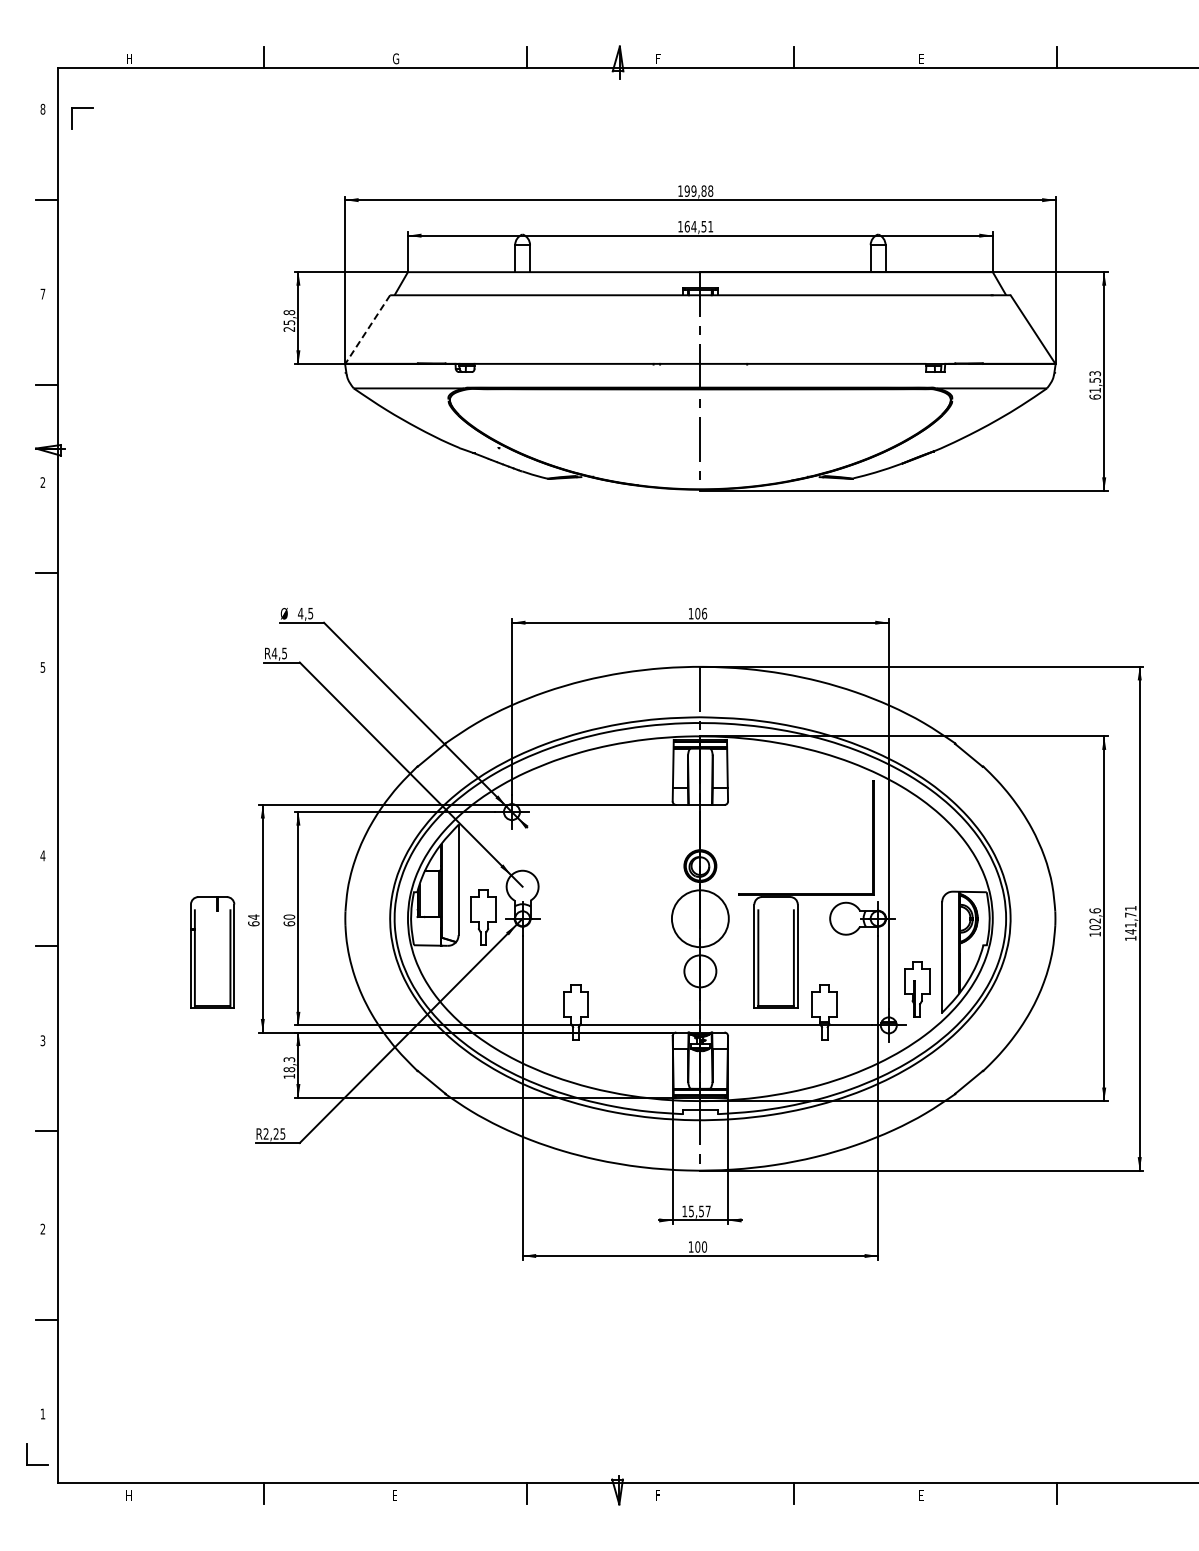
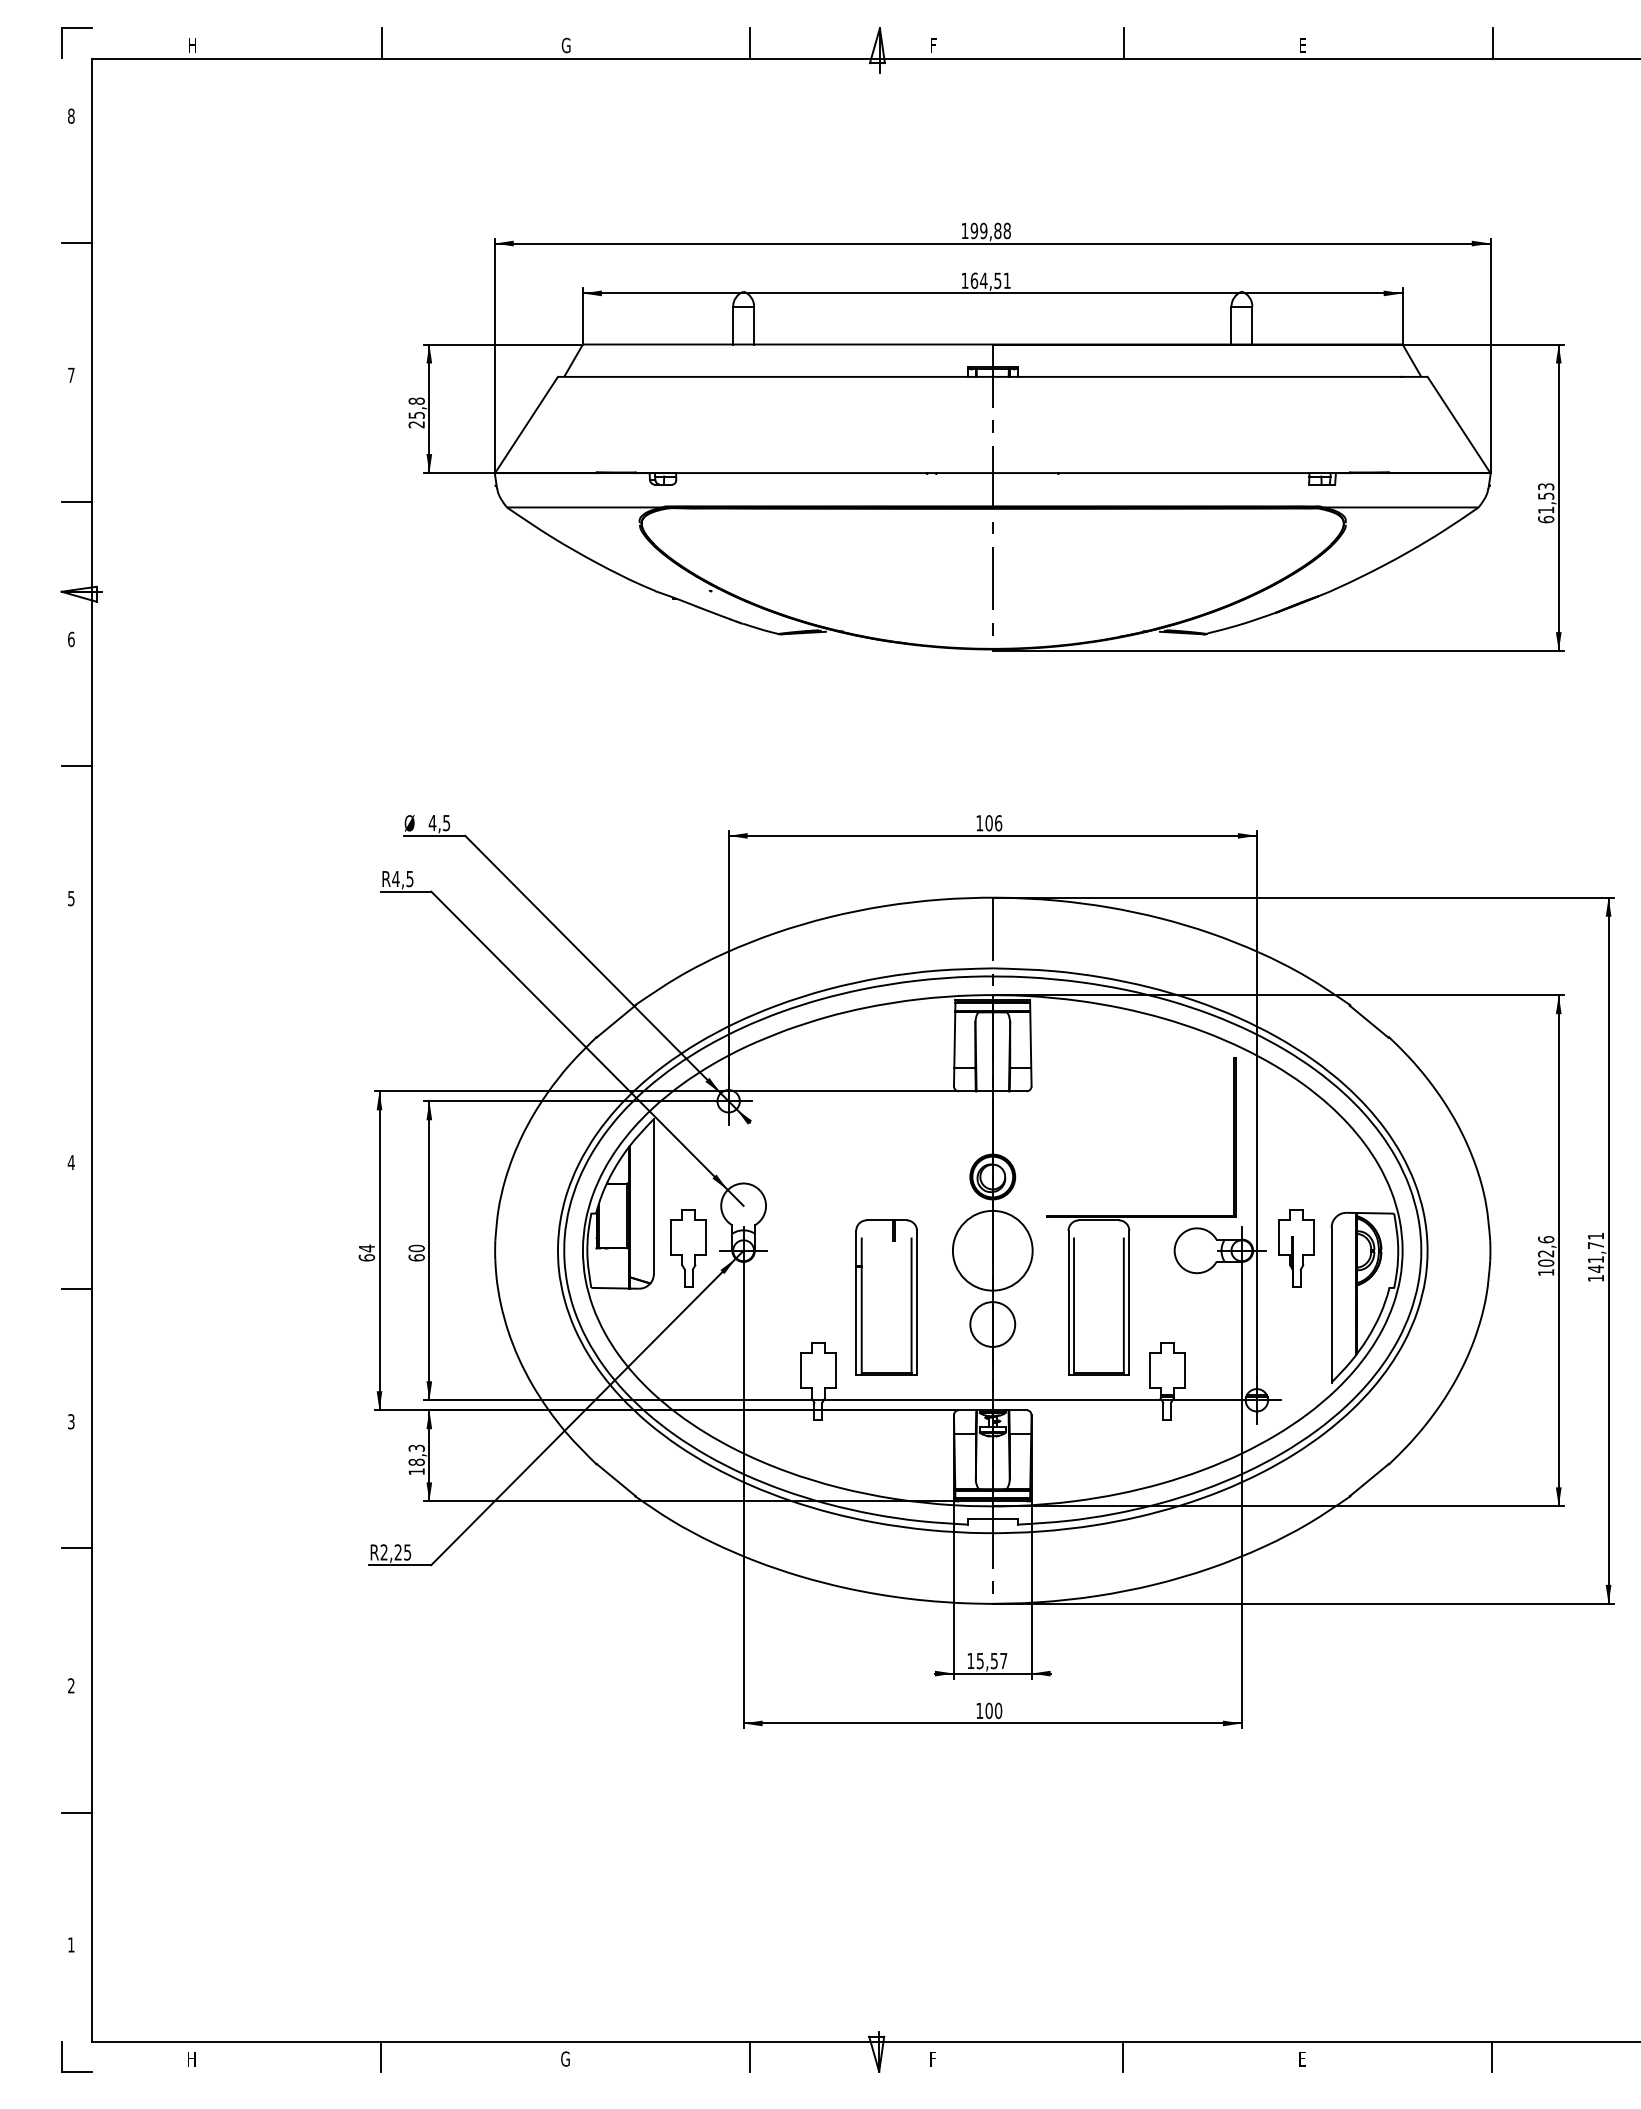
part: (82, 108) -> (77, 29), moved
line: (367, 329) -> (526, 424), dashed -> solid
text: (42, 482) -> (70, 639), 2 -> 6
part: (212, 952) -> (886, 1298), moved
part: (917, 989) -> (1297, 1249), moved
part: (27, 1454) -> (62, 2056), moved
text: (395, 1495) -> (565, 2059), E -> G

